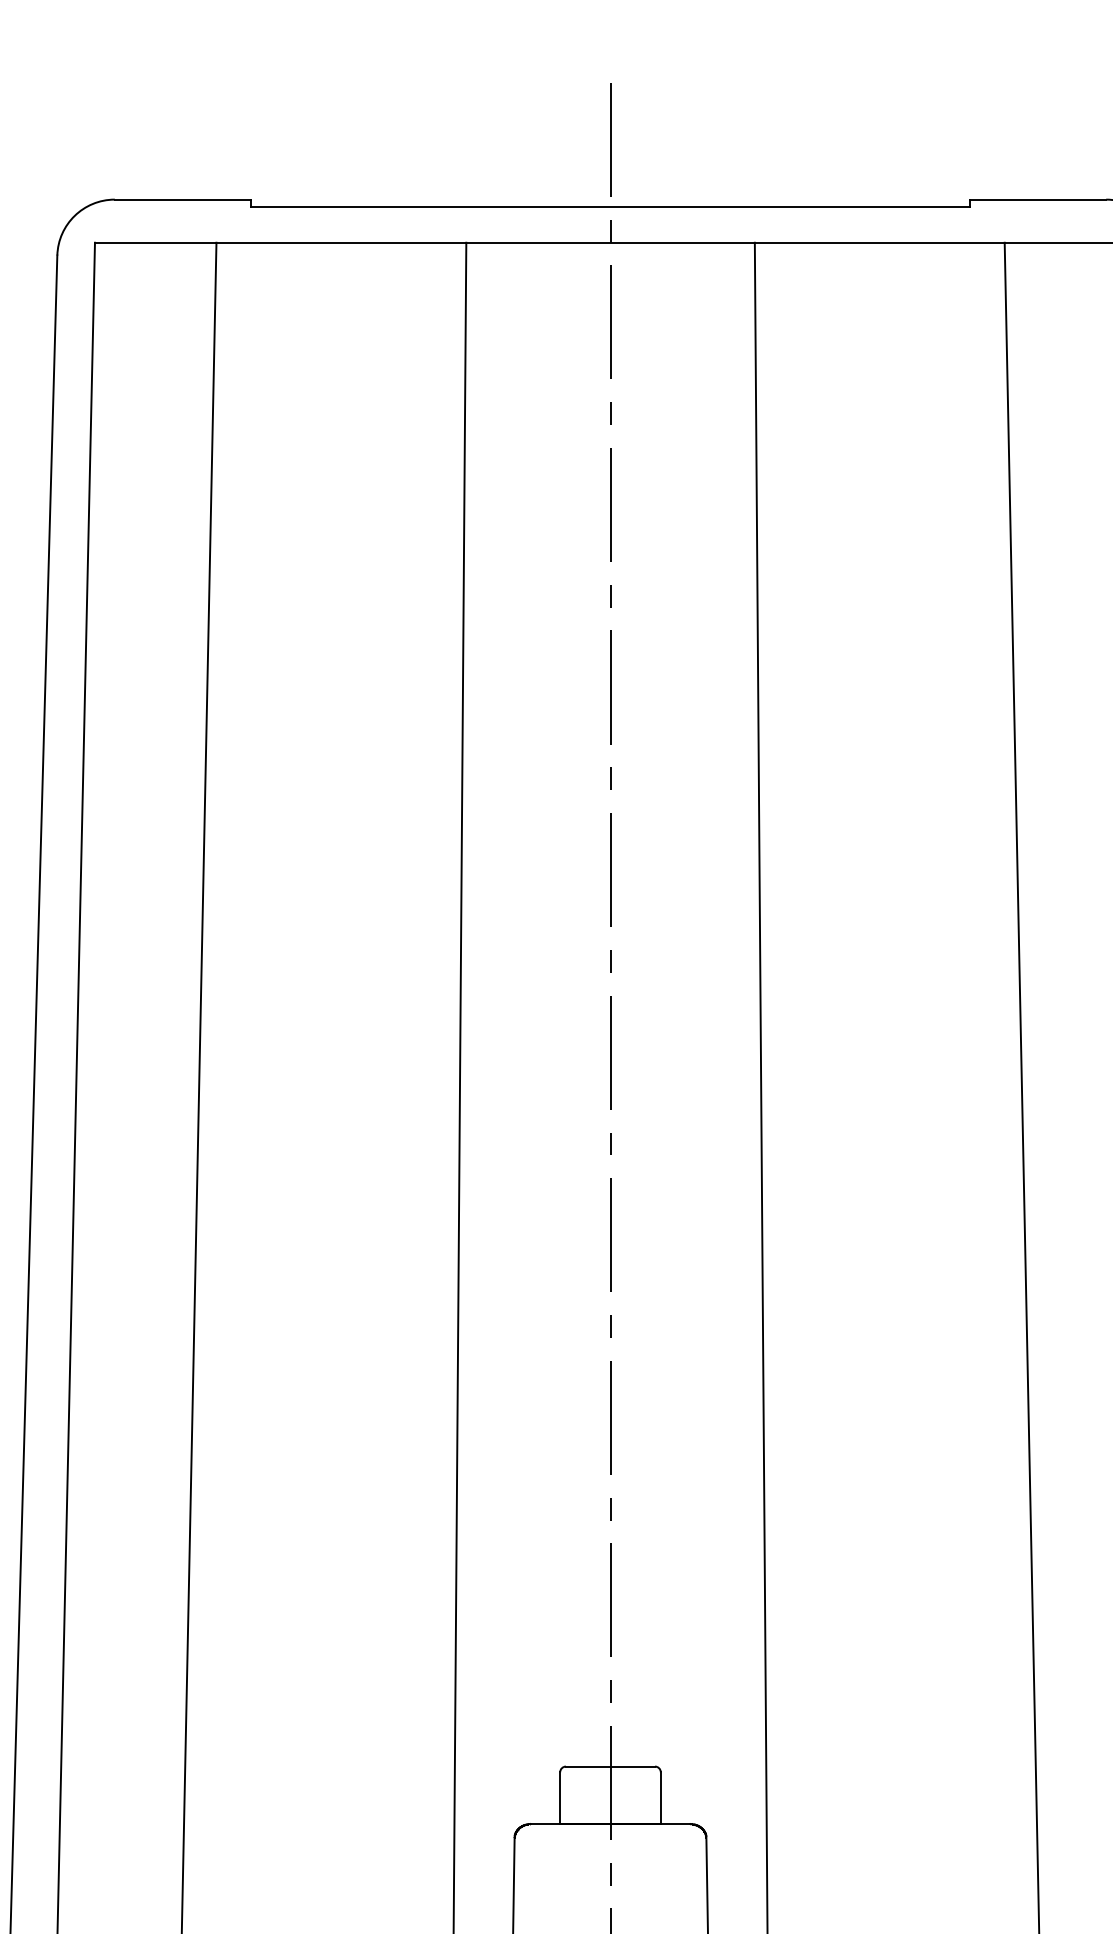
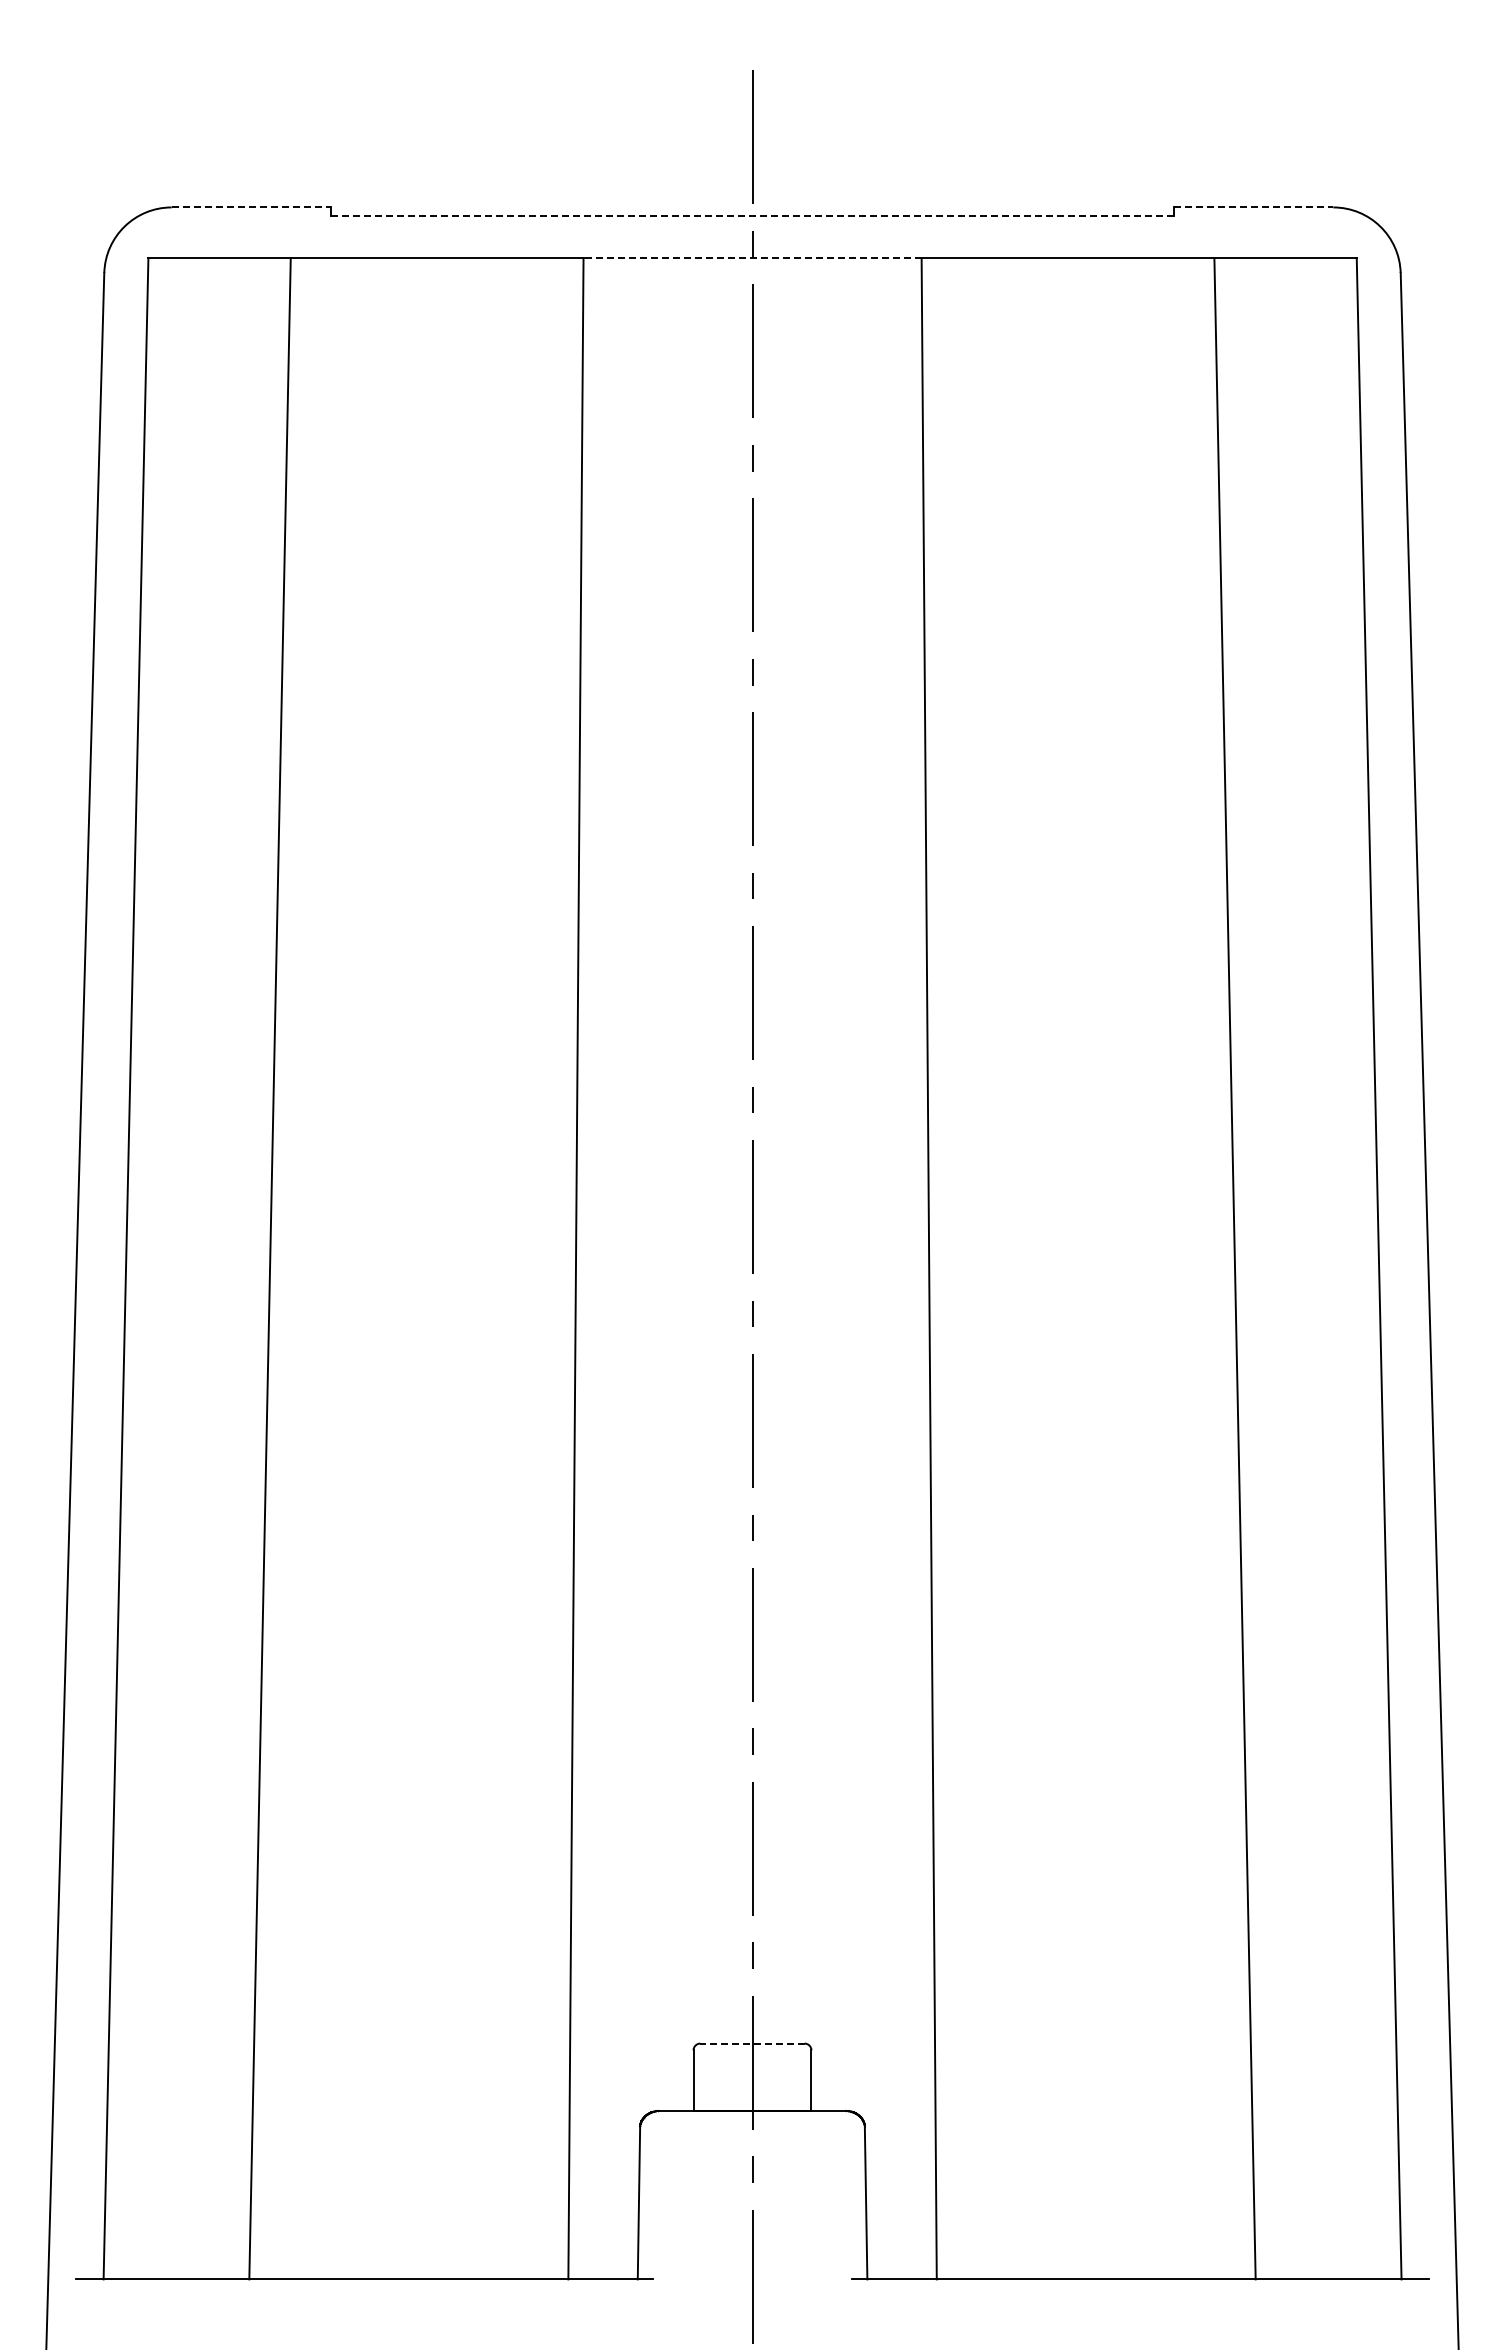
line: (182, 199) -> (251, 207), solid -> dashed
line: (1038, 199) -> (1253, 207), solid -> dashed
line: (610, 206) -> (752, 215), solid -> dashed
line: (610, 242) -> (752, 257), solid -> dashed
line: (610, 1766) -> (752, 2043), solid -> dashed

